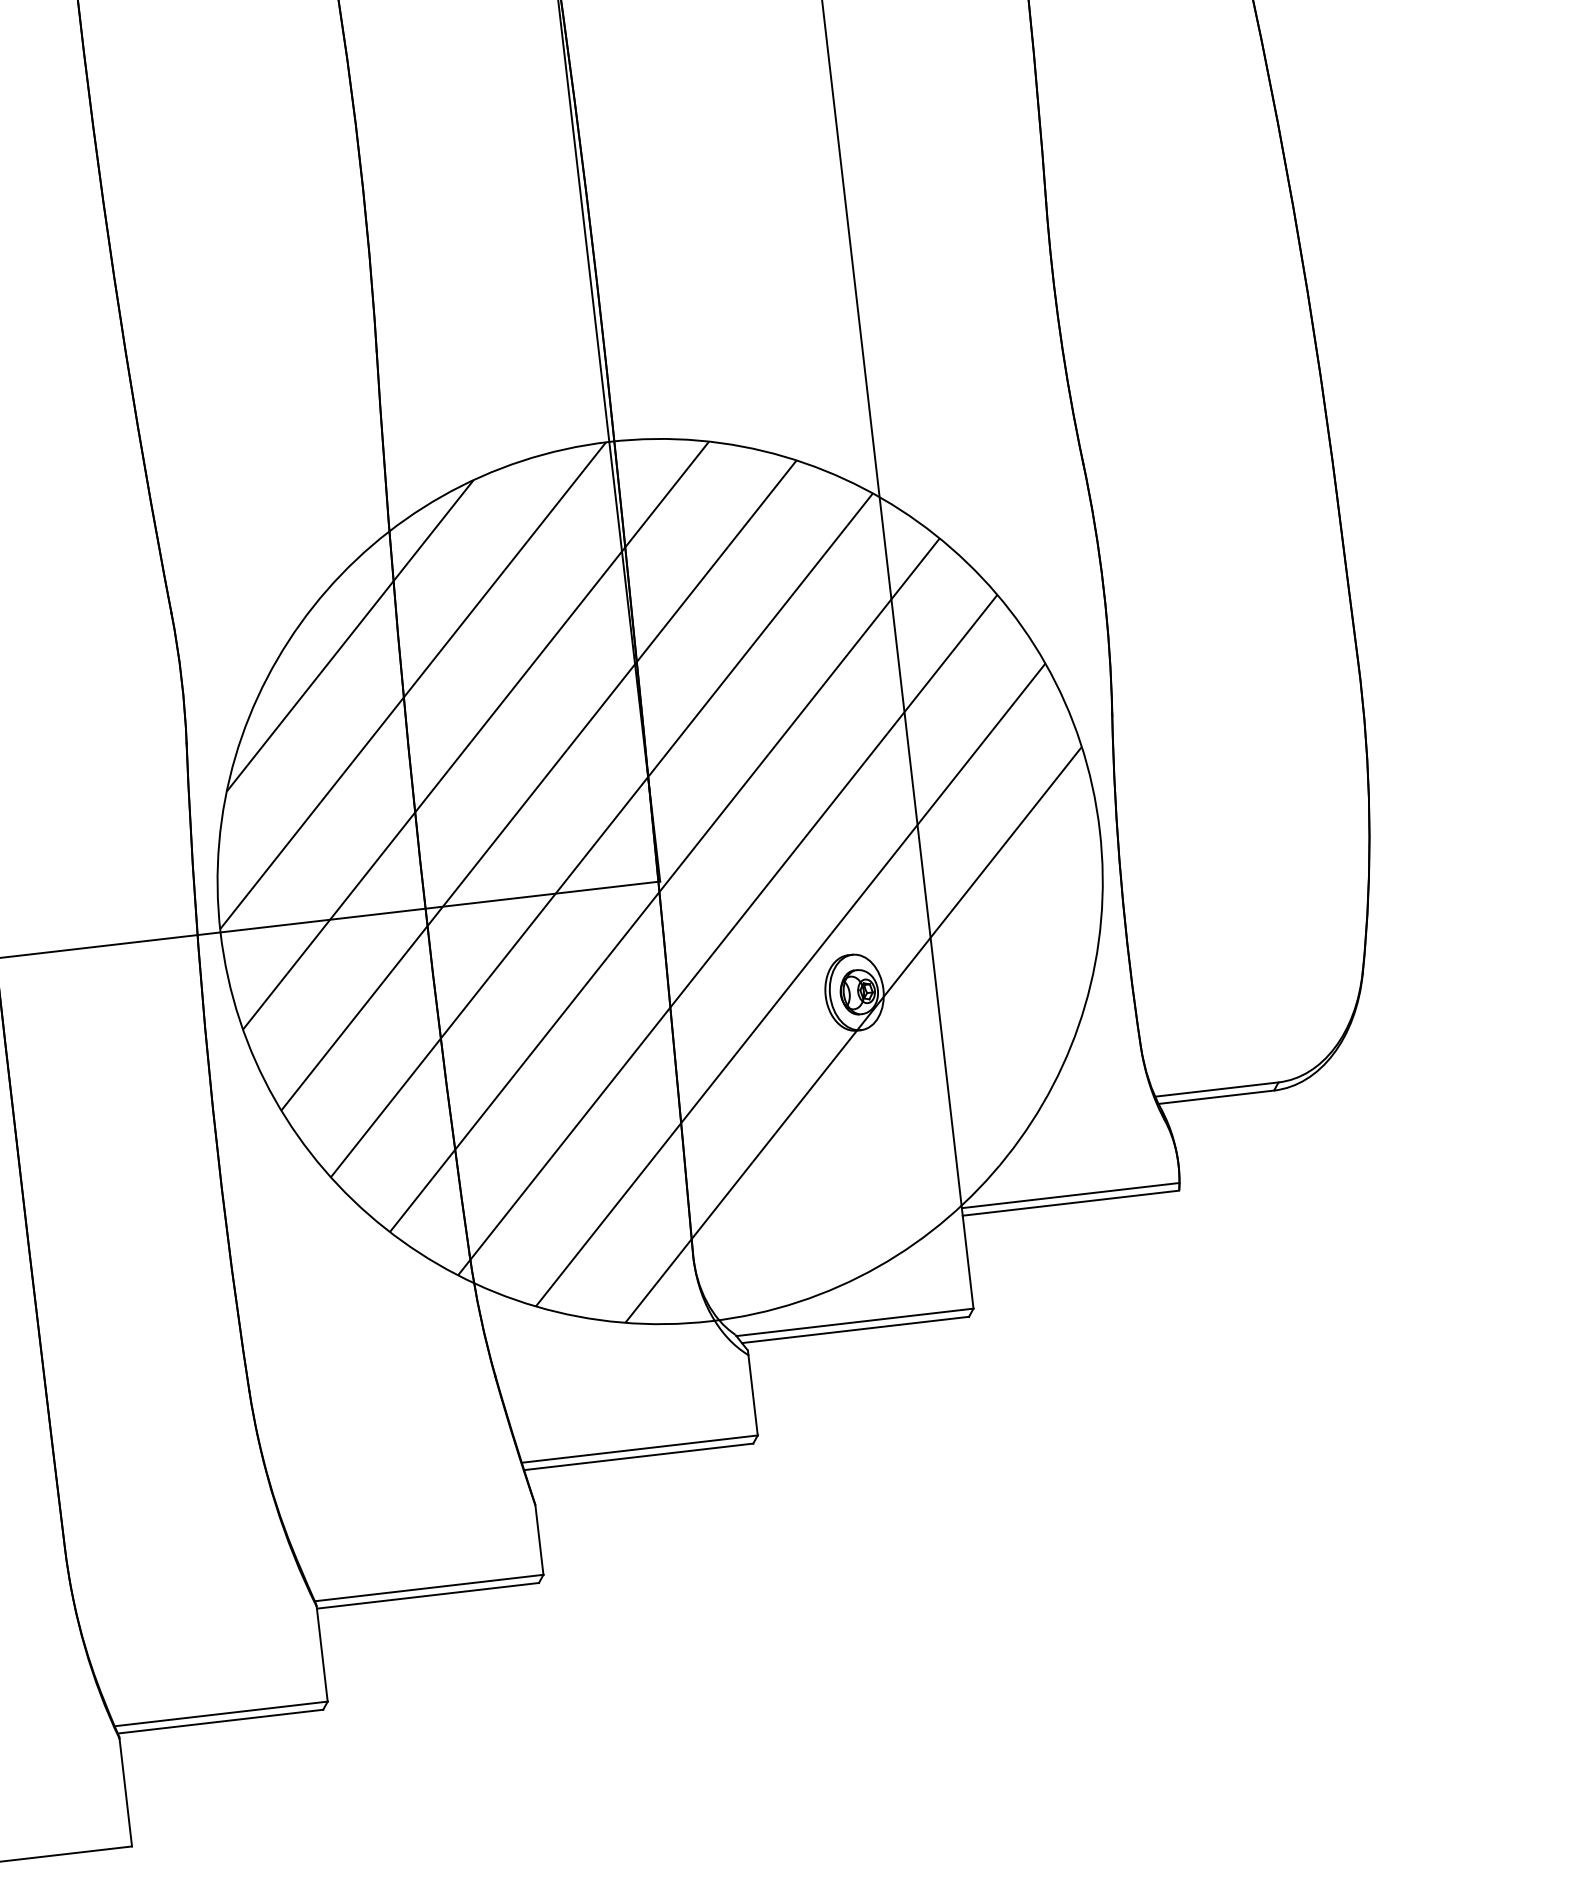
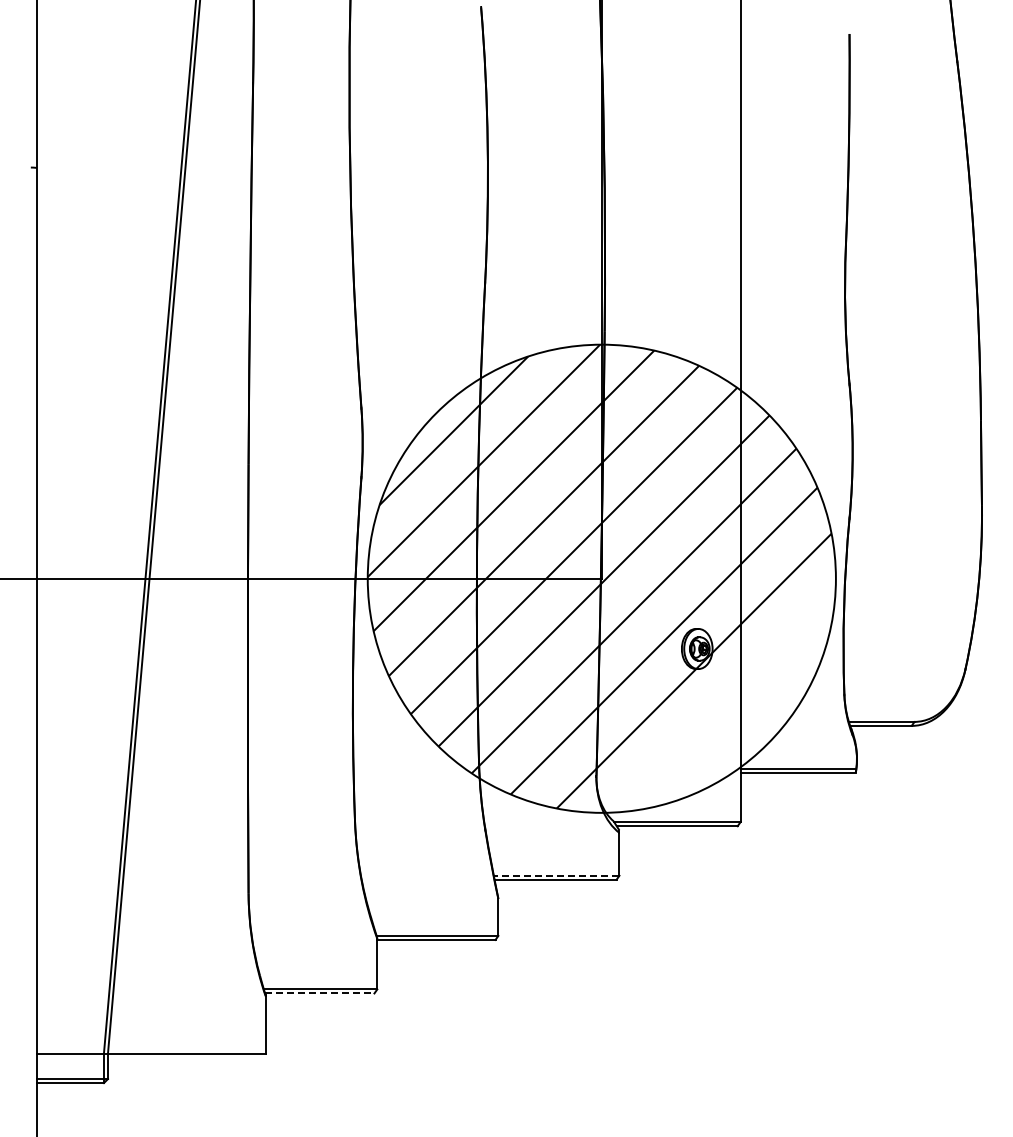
line: (639, 1448) -> (556, 875), solid -> dashed
line: (220, 1721) -> (319, 993), solid -> dashed

